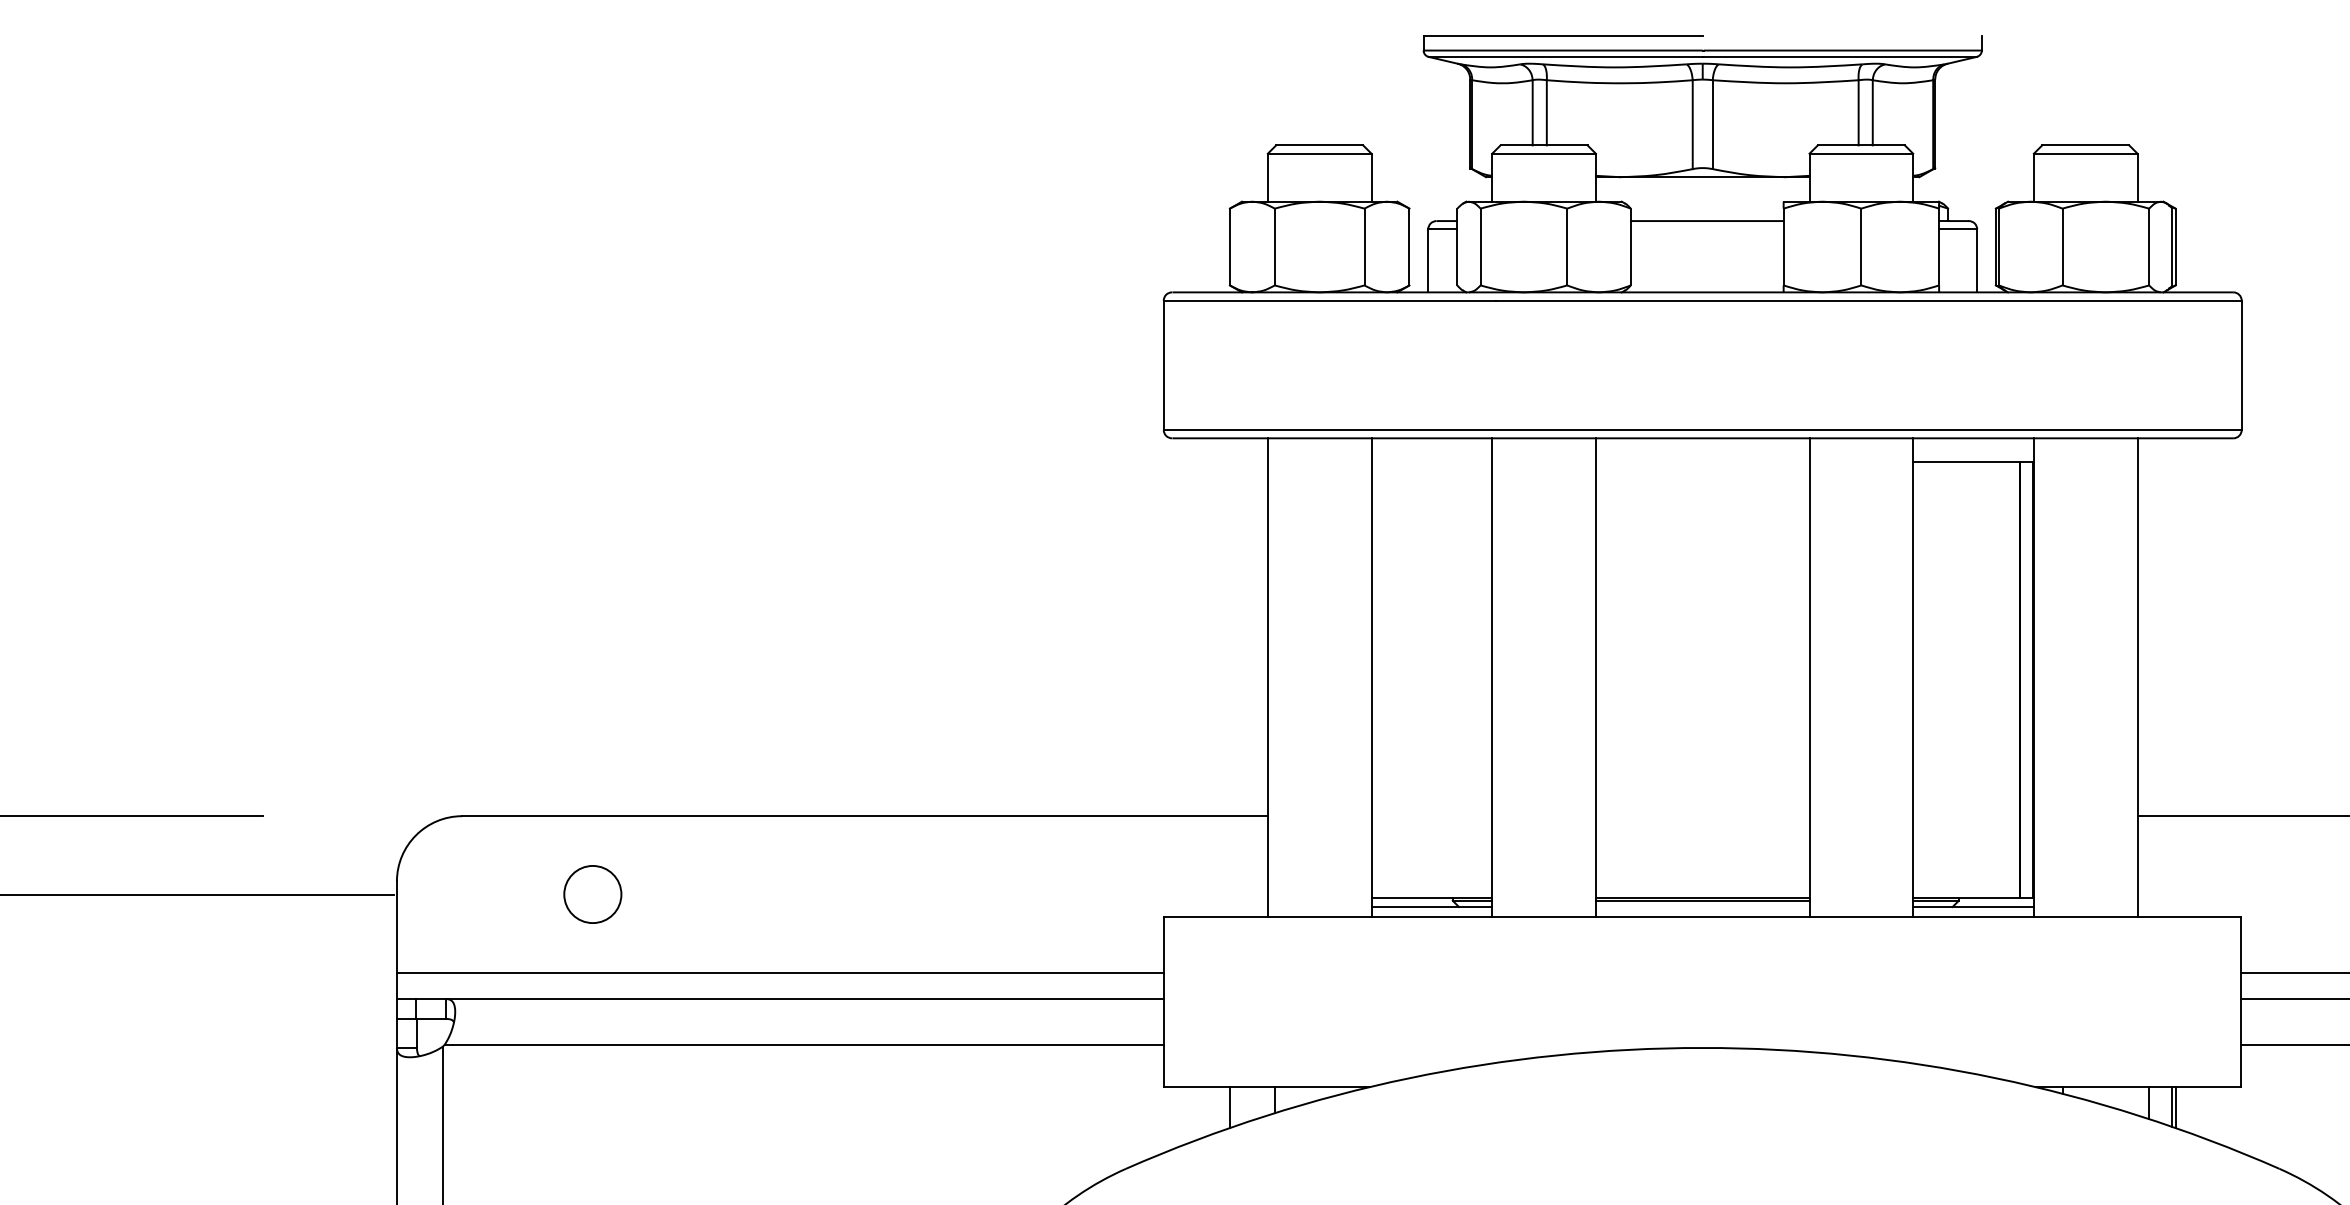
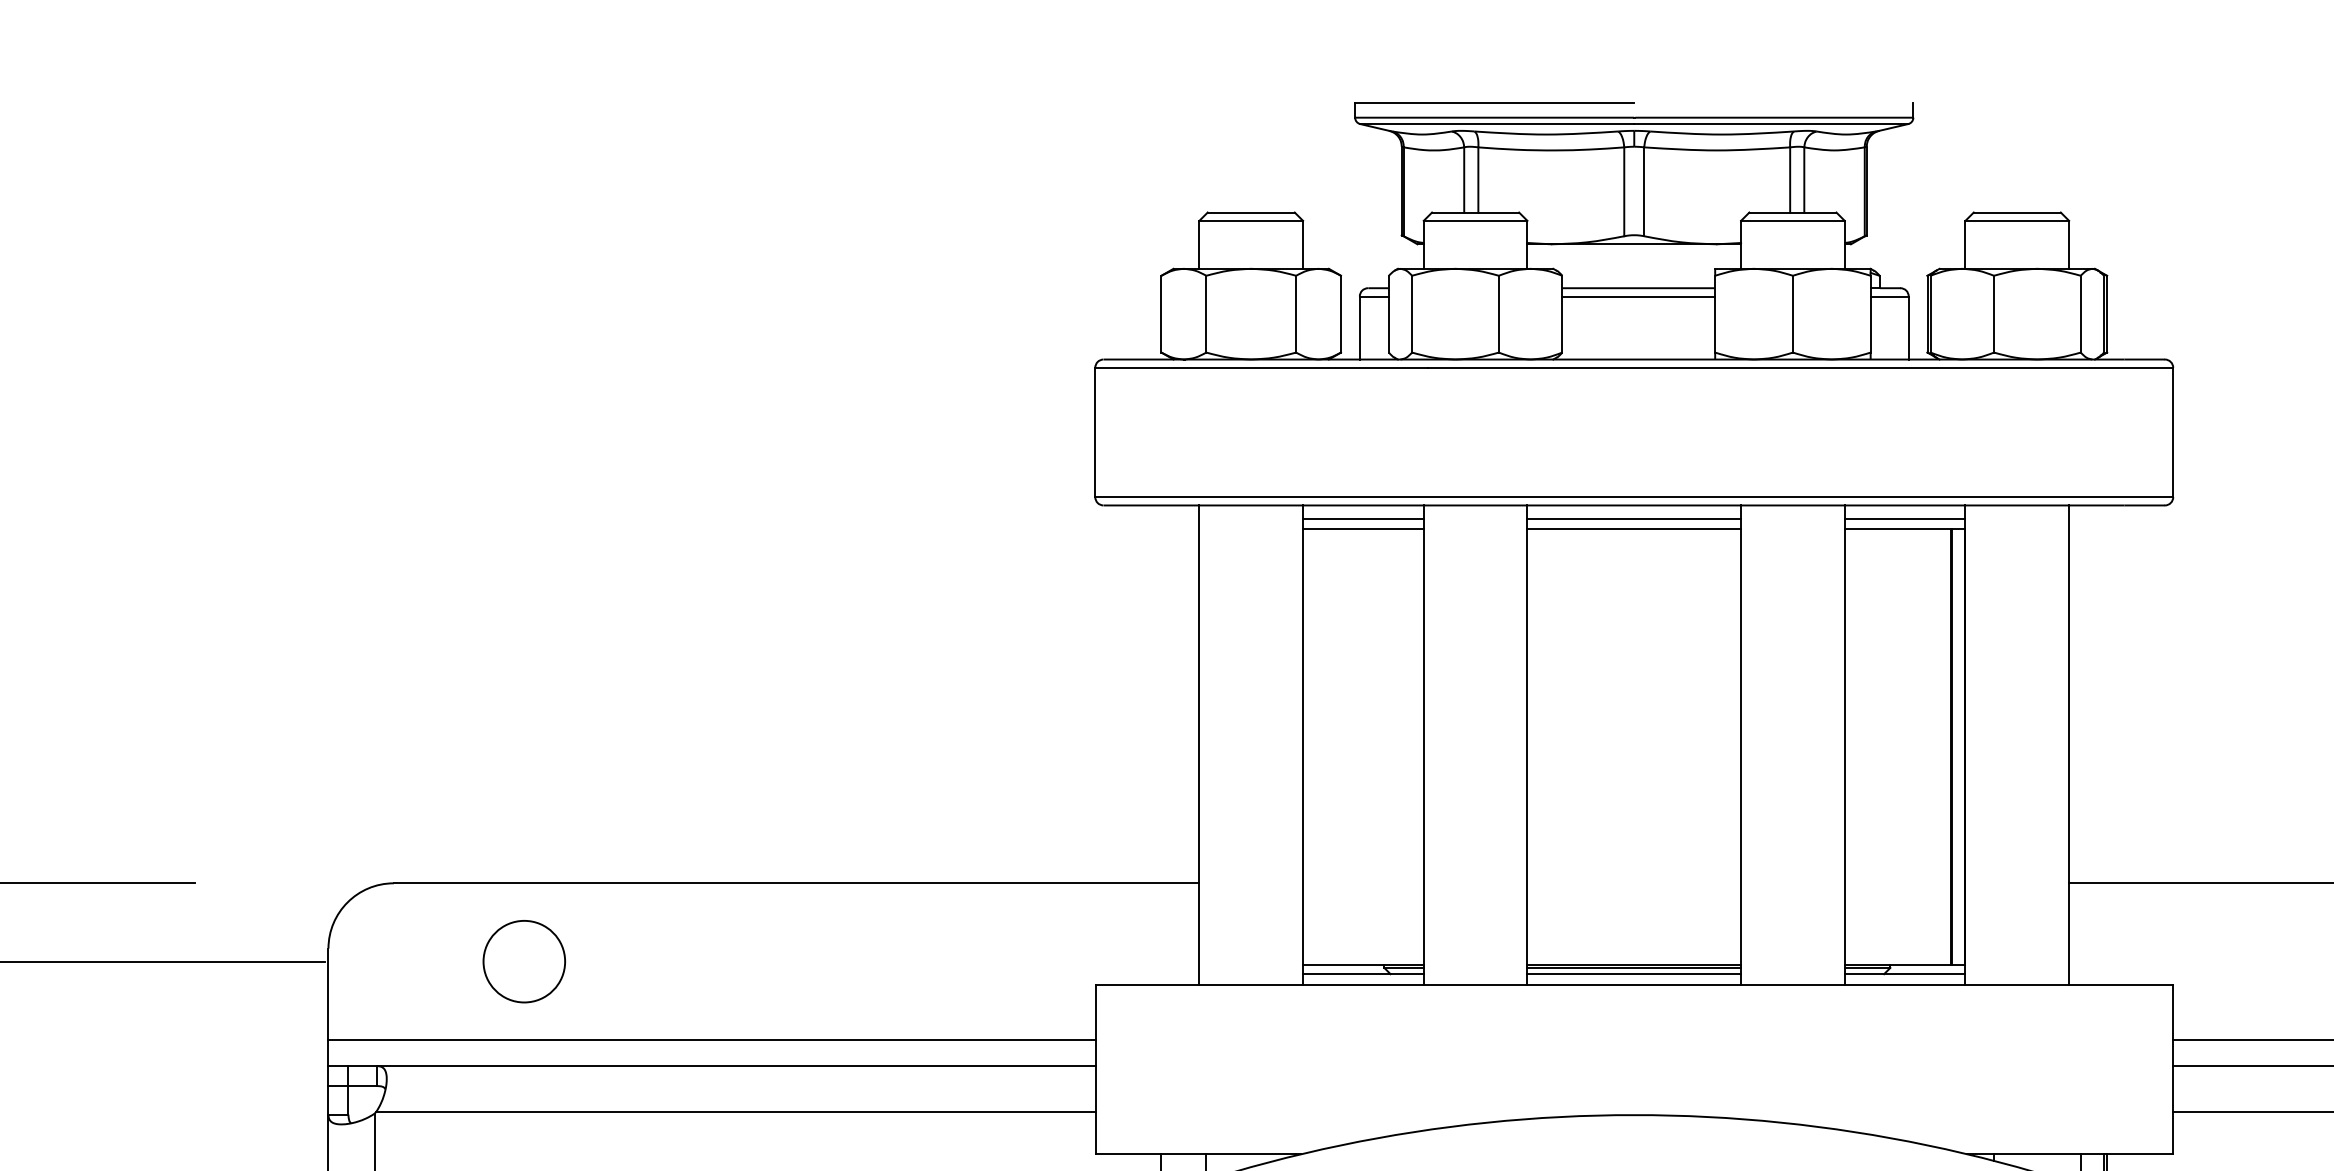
line: (1706, 229) -> (1638, 296), added
line: (1431, 451) -> (1363, 518), added
line: (1702, 451) -> (1634, 518), added
line: (1973, 451) -> (1905, 518), added
line: (1431, 461) -> (1363, 528), added
line: (1702, 461) -> (1634, 528), added
circle: (592, 894) -> (524, 961), size x1.43
line: (1702, 907) -> (1634, 974), added

